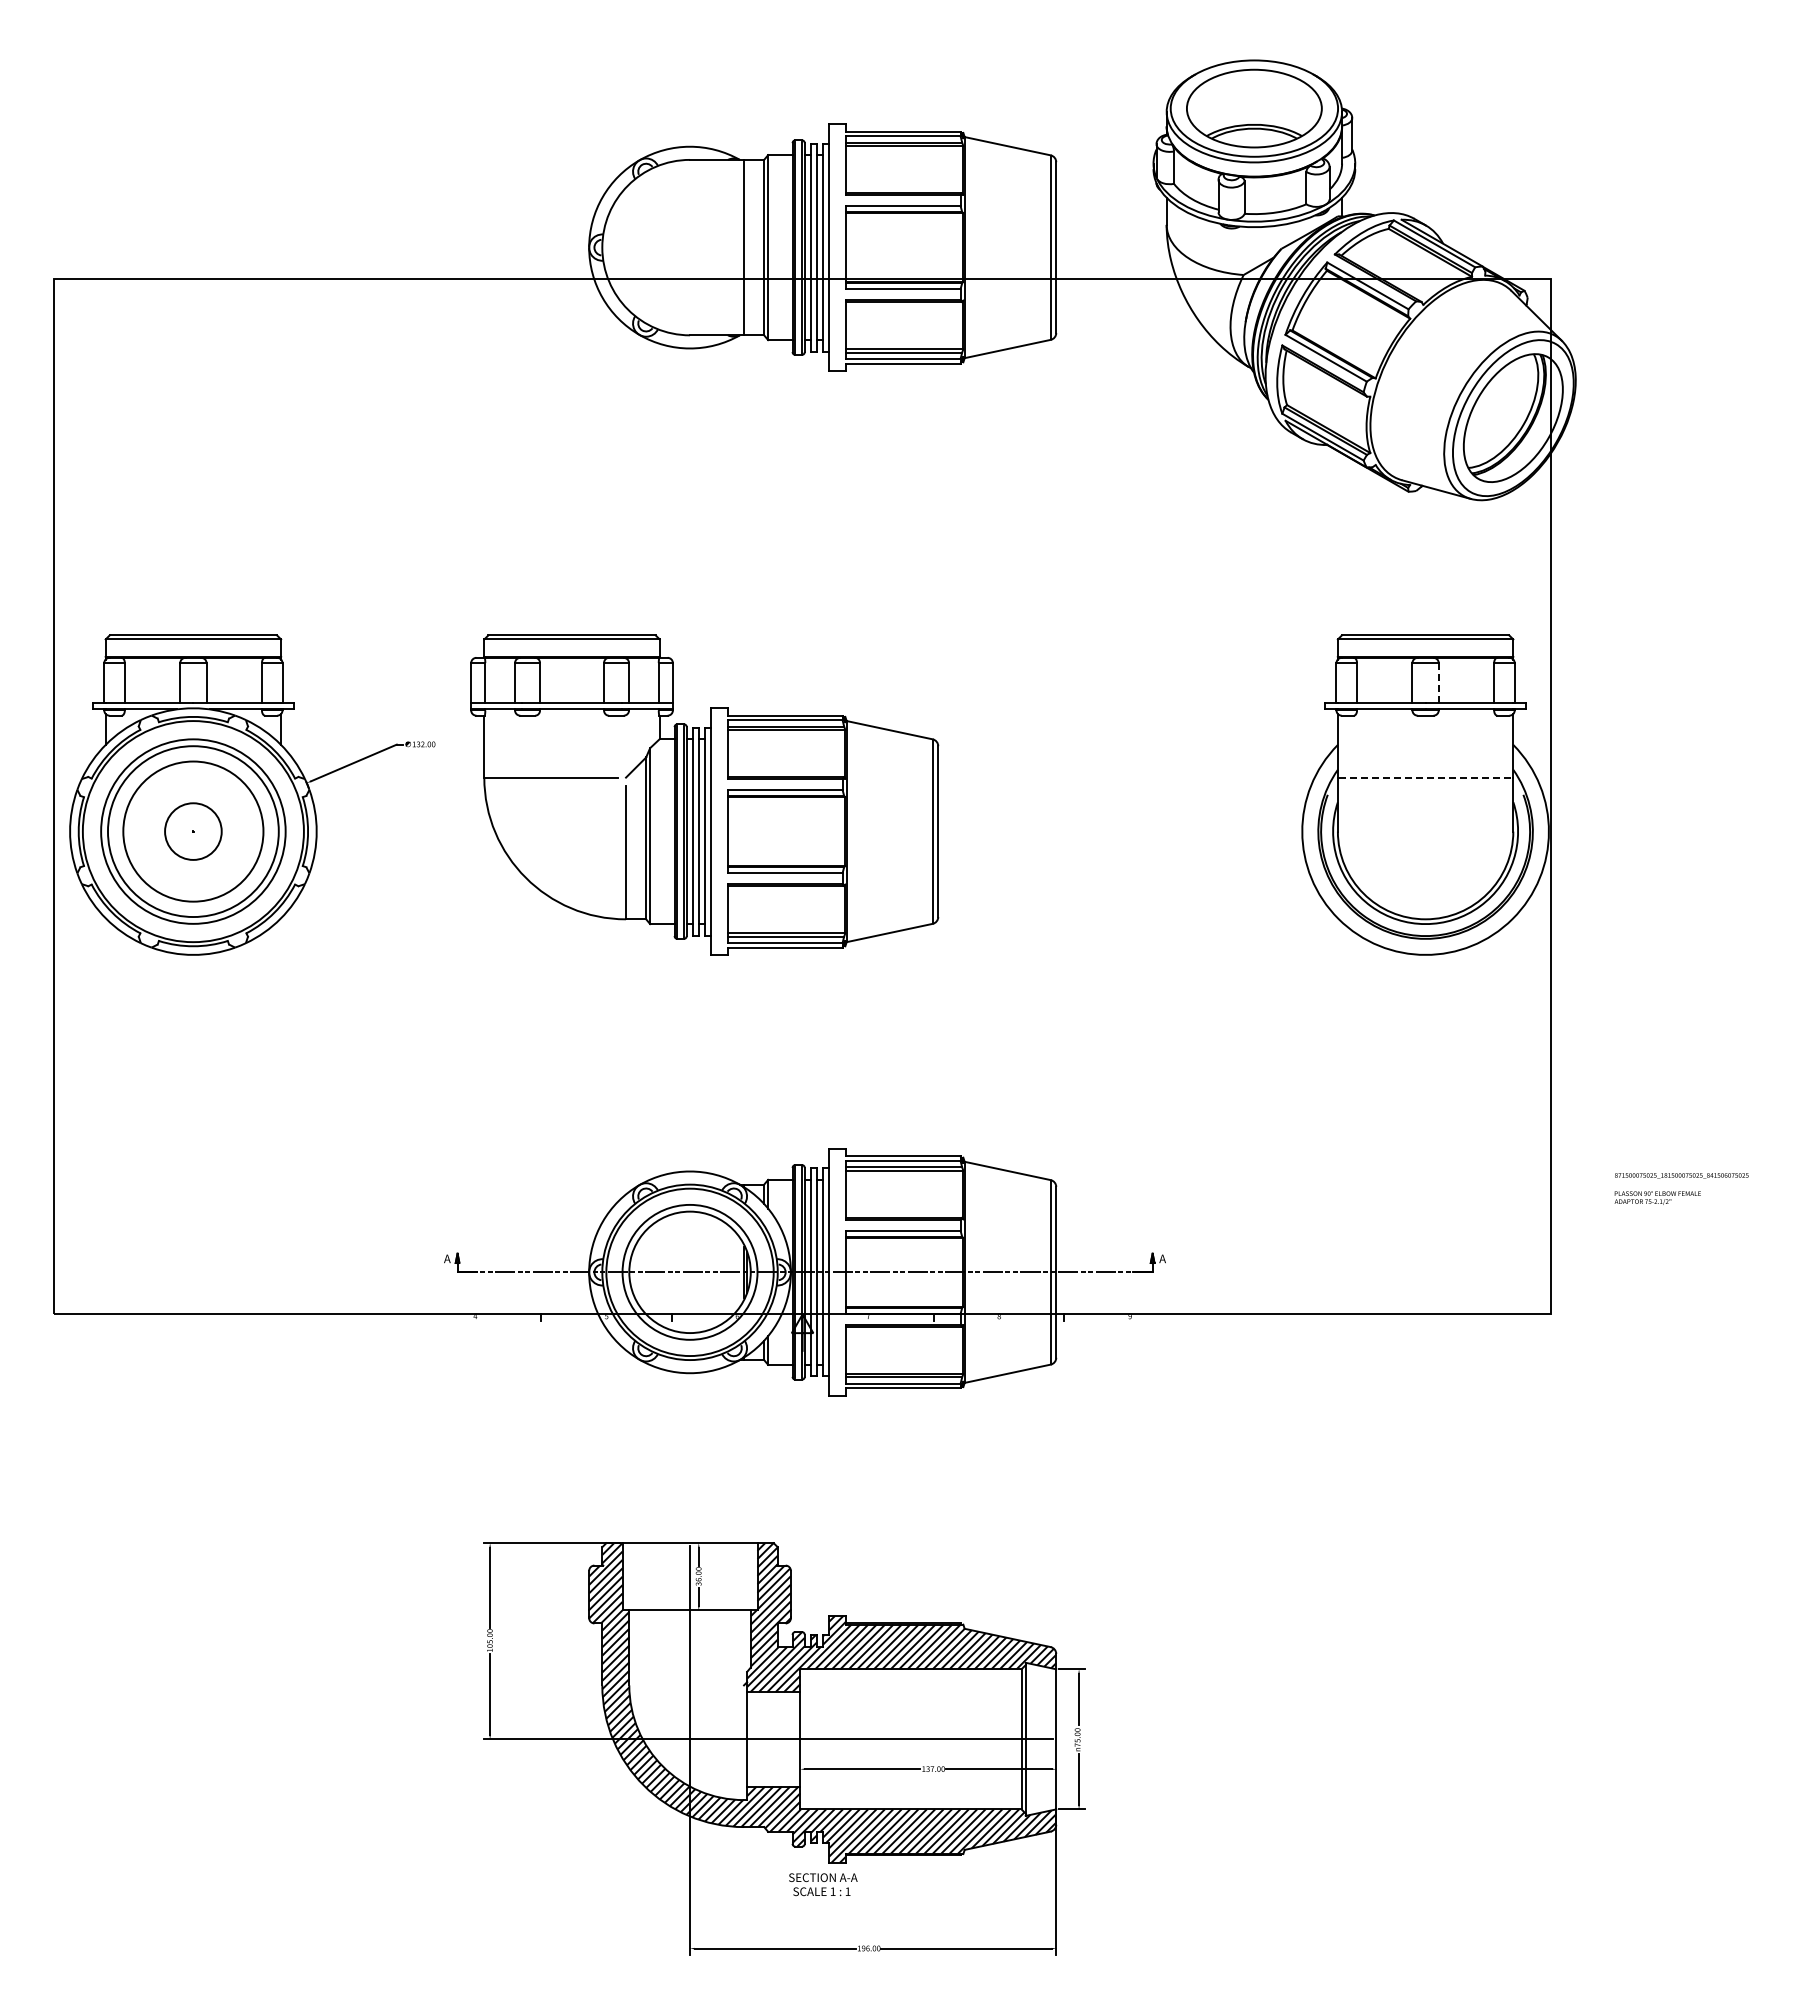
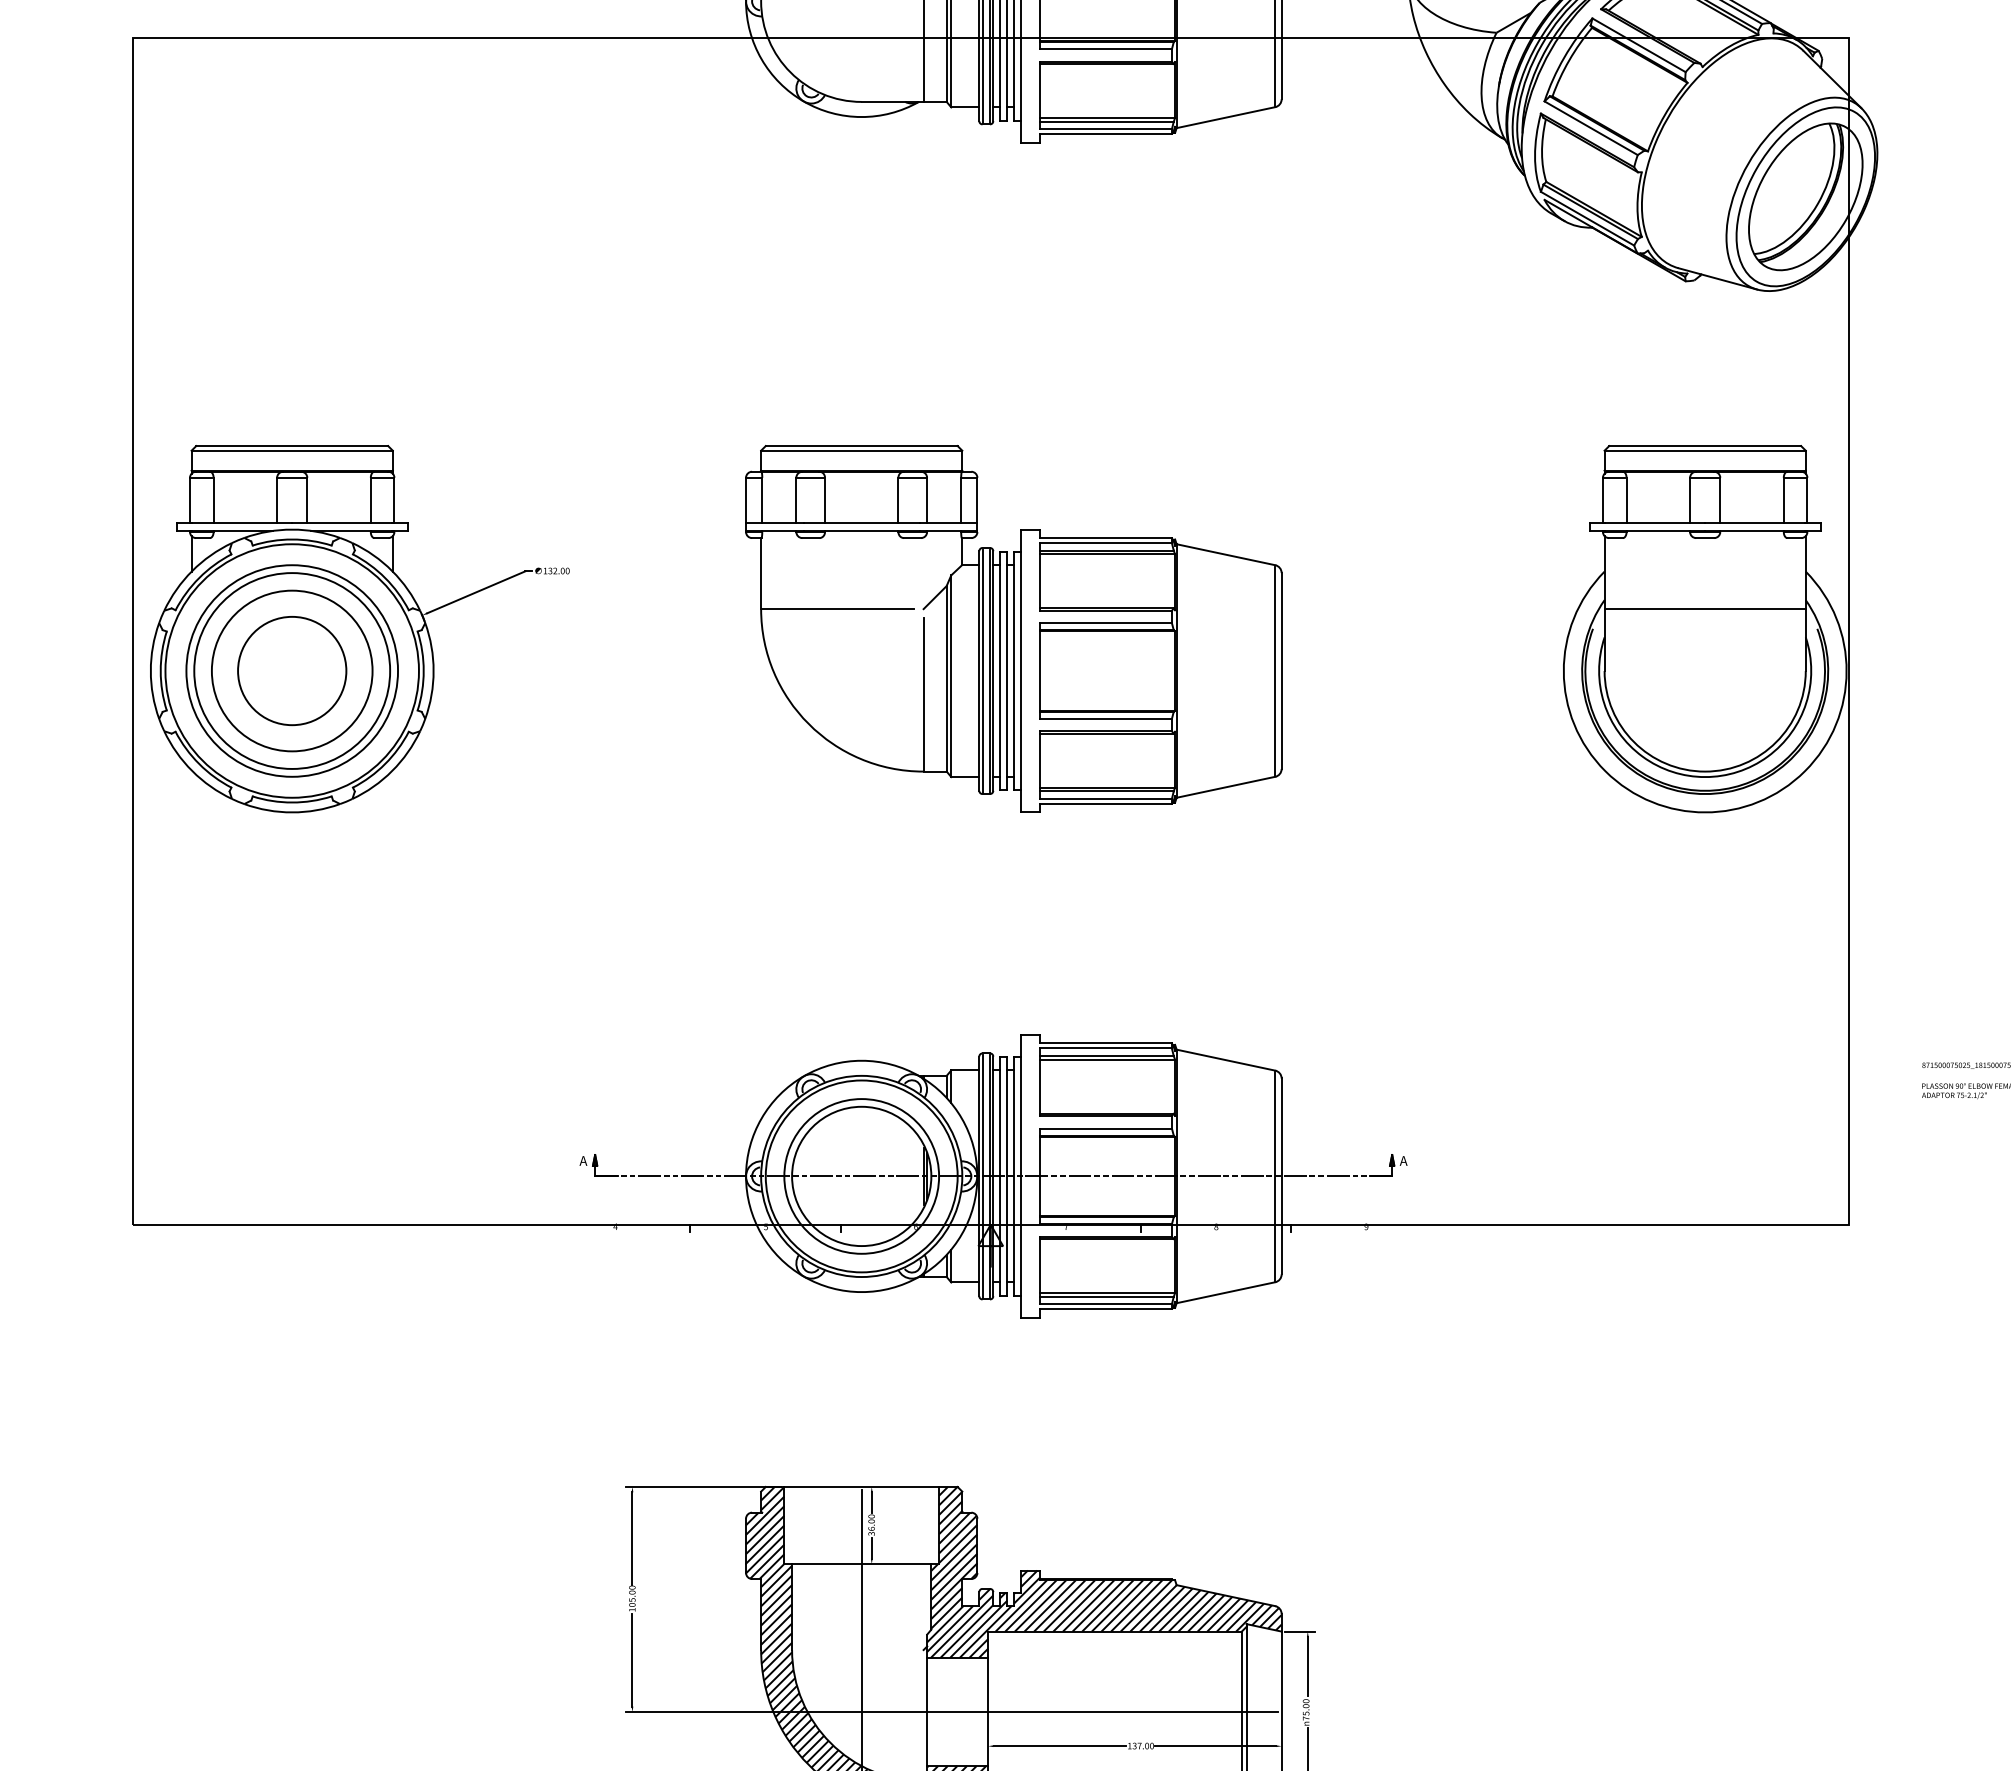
line: (1438, 682) -> (1719, 500), dashed -> solid
line: (1425, 777) -> (1705, 608), dashed -> solid
part: (704, 794) -> (1013, 628), moved
circle: (193, 831) -> (292, 670), size x1.67

